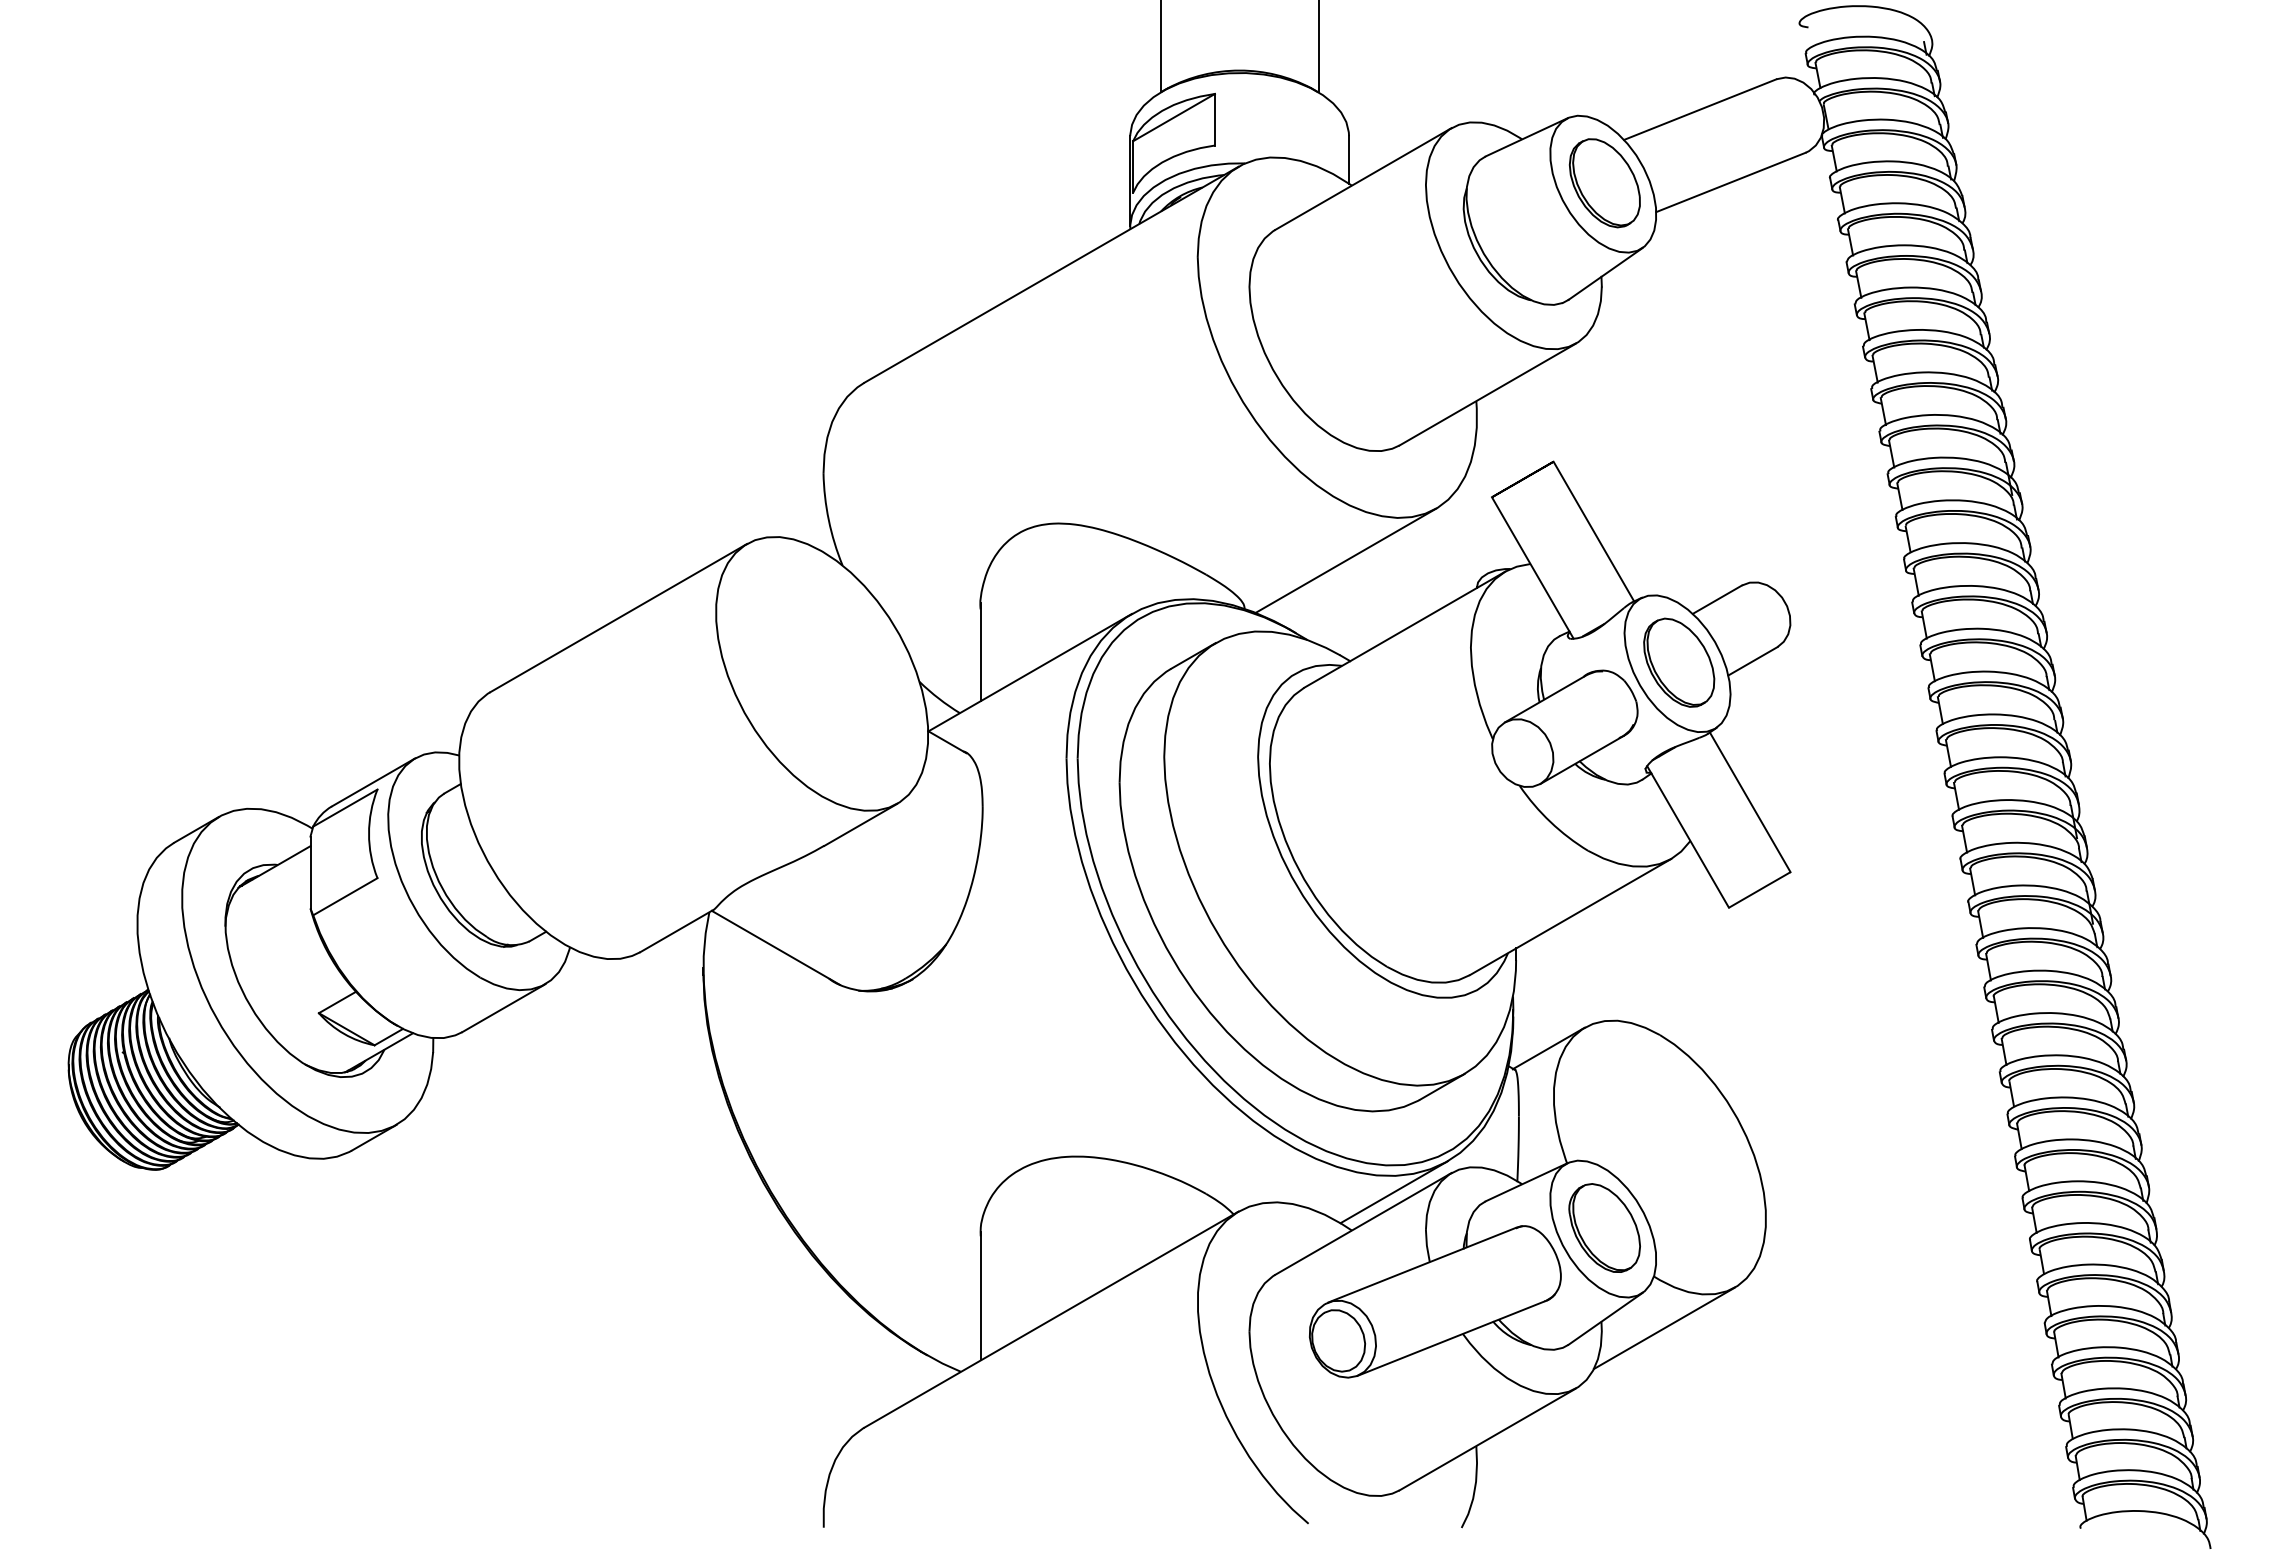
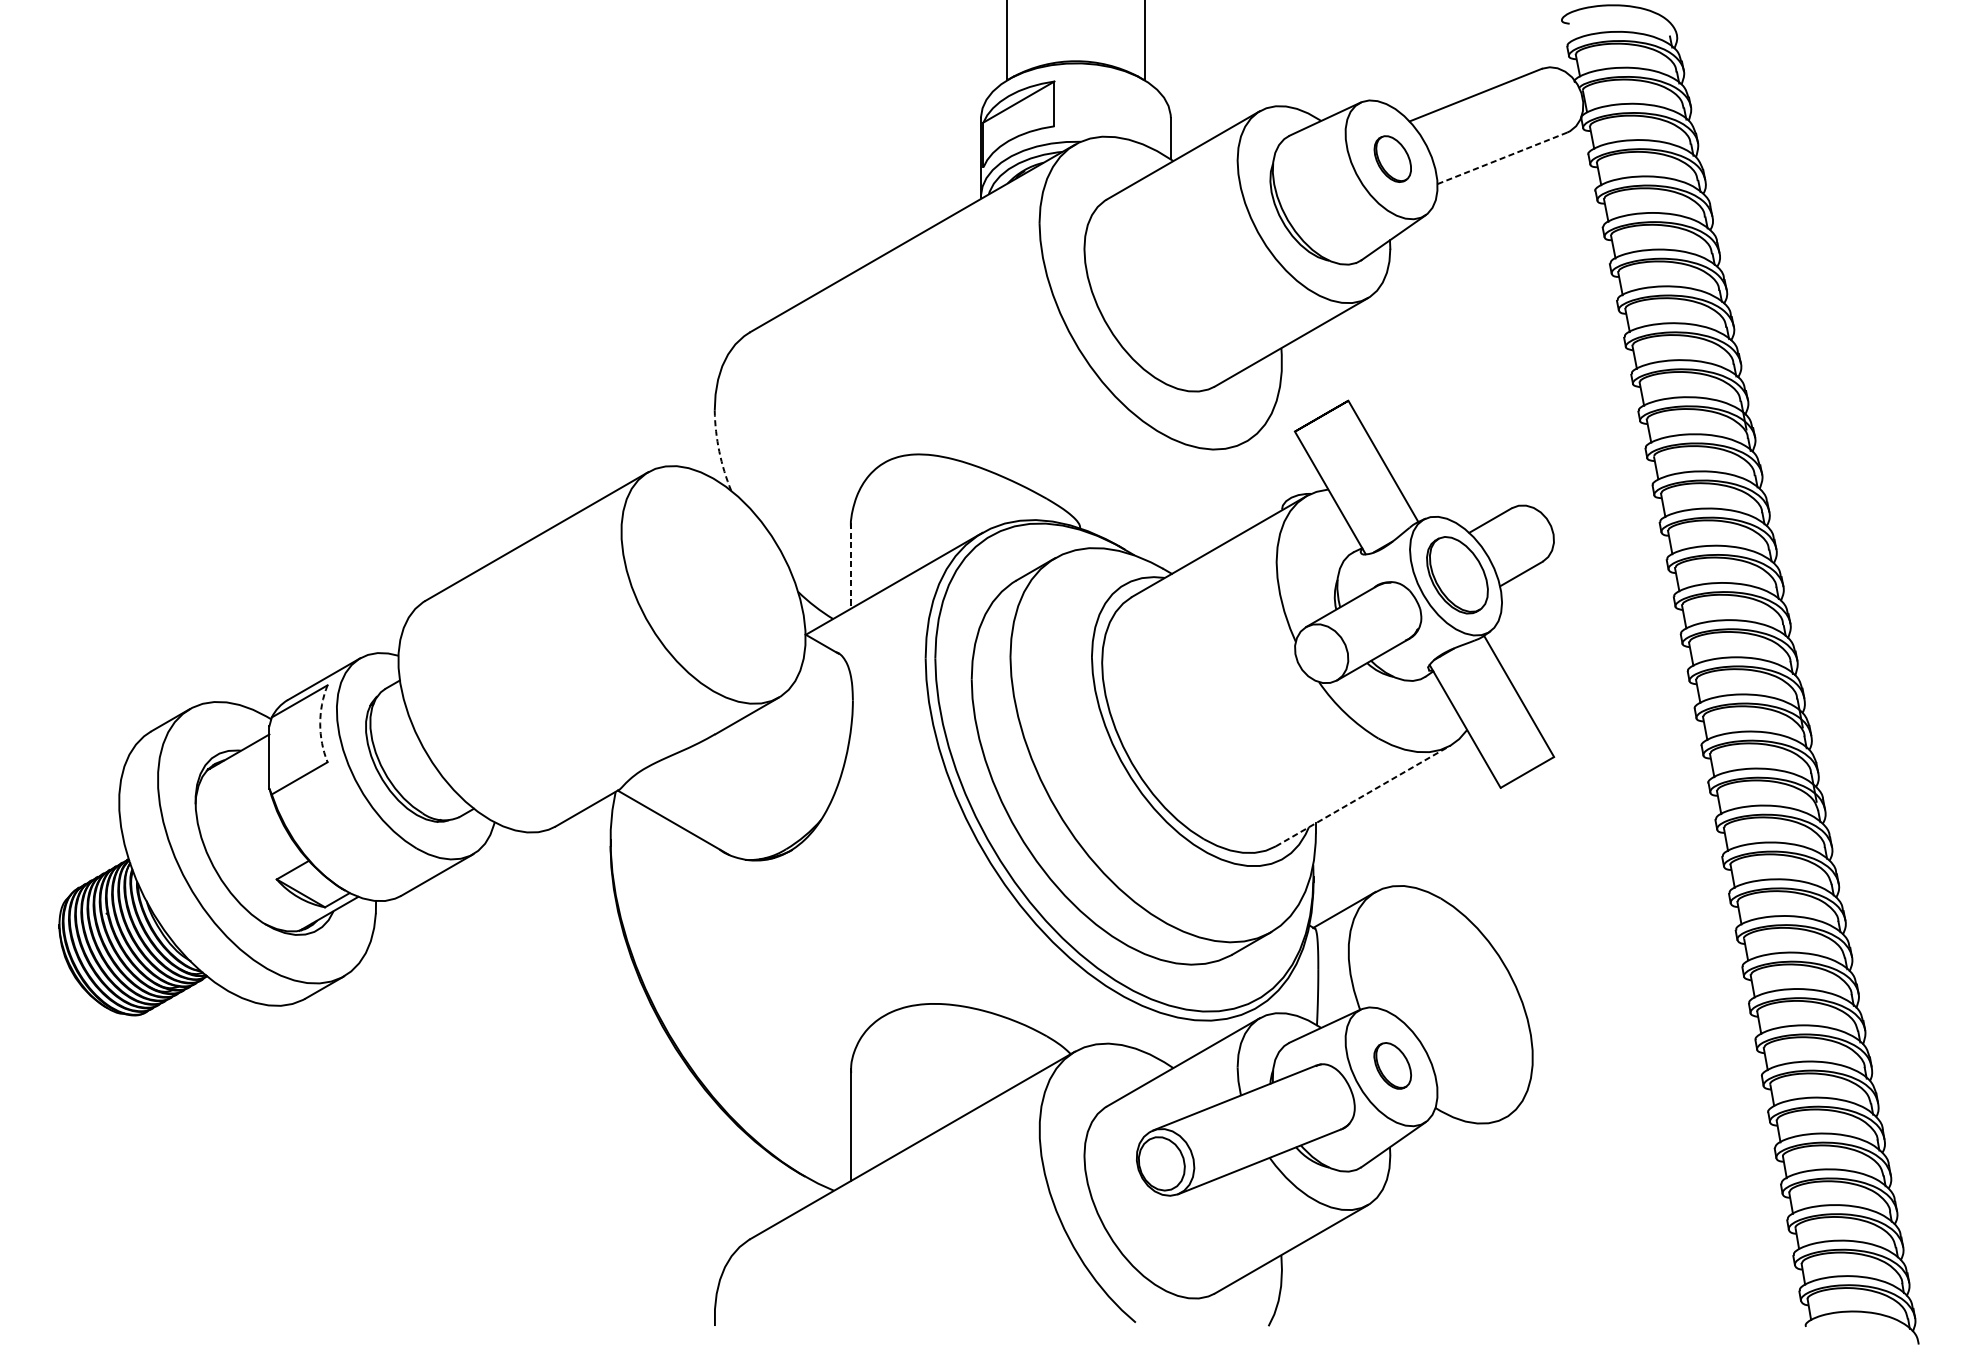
line: (1731, 182) -> (1502, 158), solid -> dashed
part: (1604, 183) -> (1392, 159), size x0.6
arc: (828, 520) -> (719, 451), solid -> dashed
line: (1345, 560) -> (1167, 486), removed
line: (980, 652) -> (850, 566), solid -> dashed
arc: (369, 833) -> (320, 723), solid -> dashed
line: (1570, 916) -> (1363, 795), solid -> dashed
line: (1393, 1192) -> (1209, 1035), removed
part: (1604, 1227) -> (1392, 1065), size x0.6
line: (1664, 1328) -> (1444, 1153), removed

